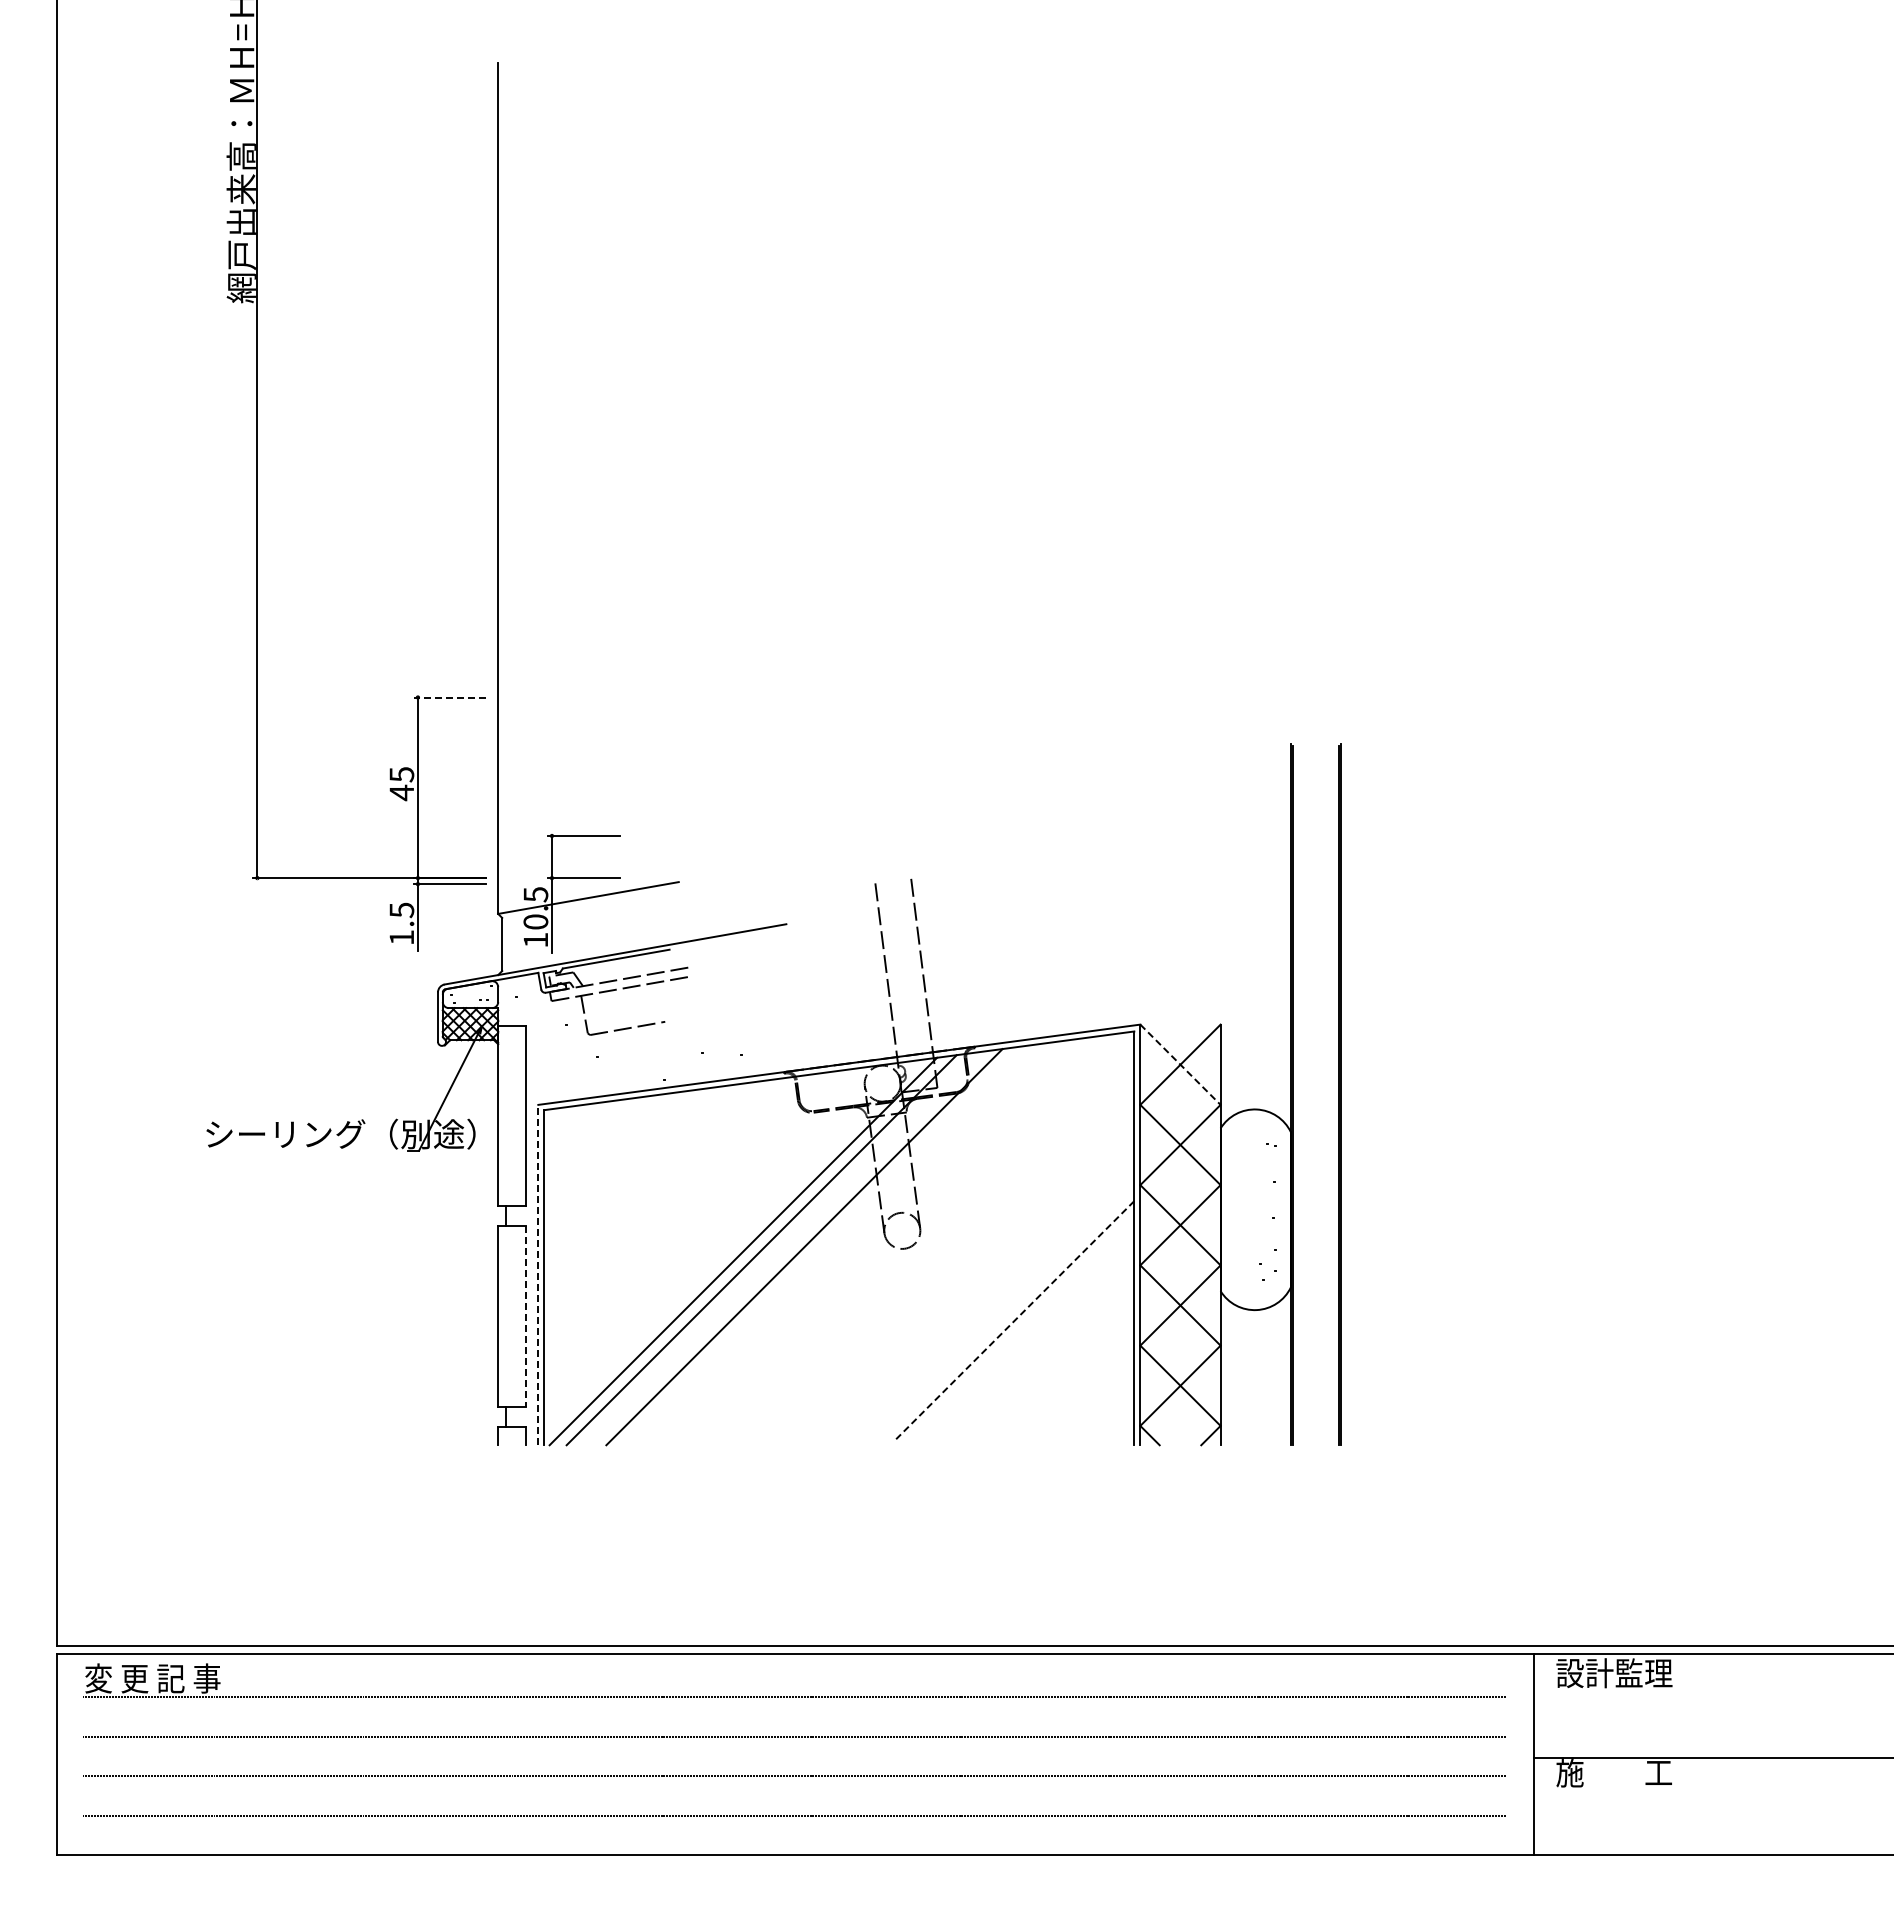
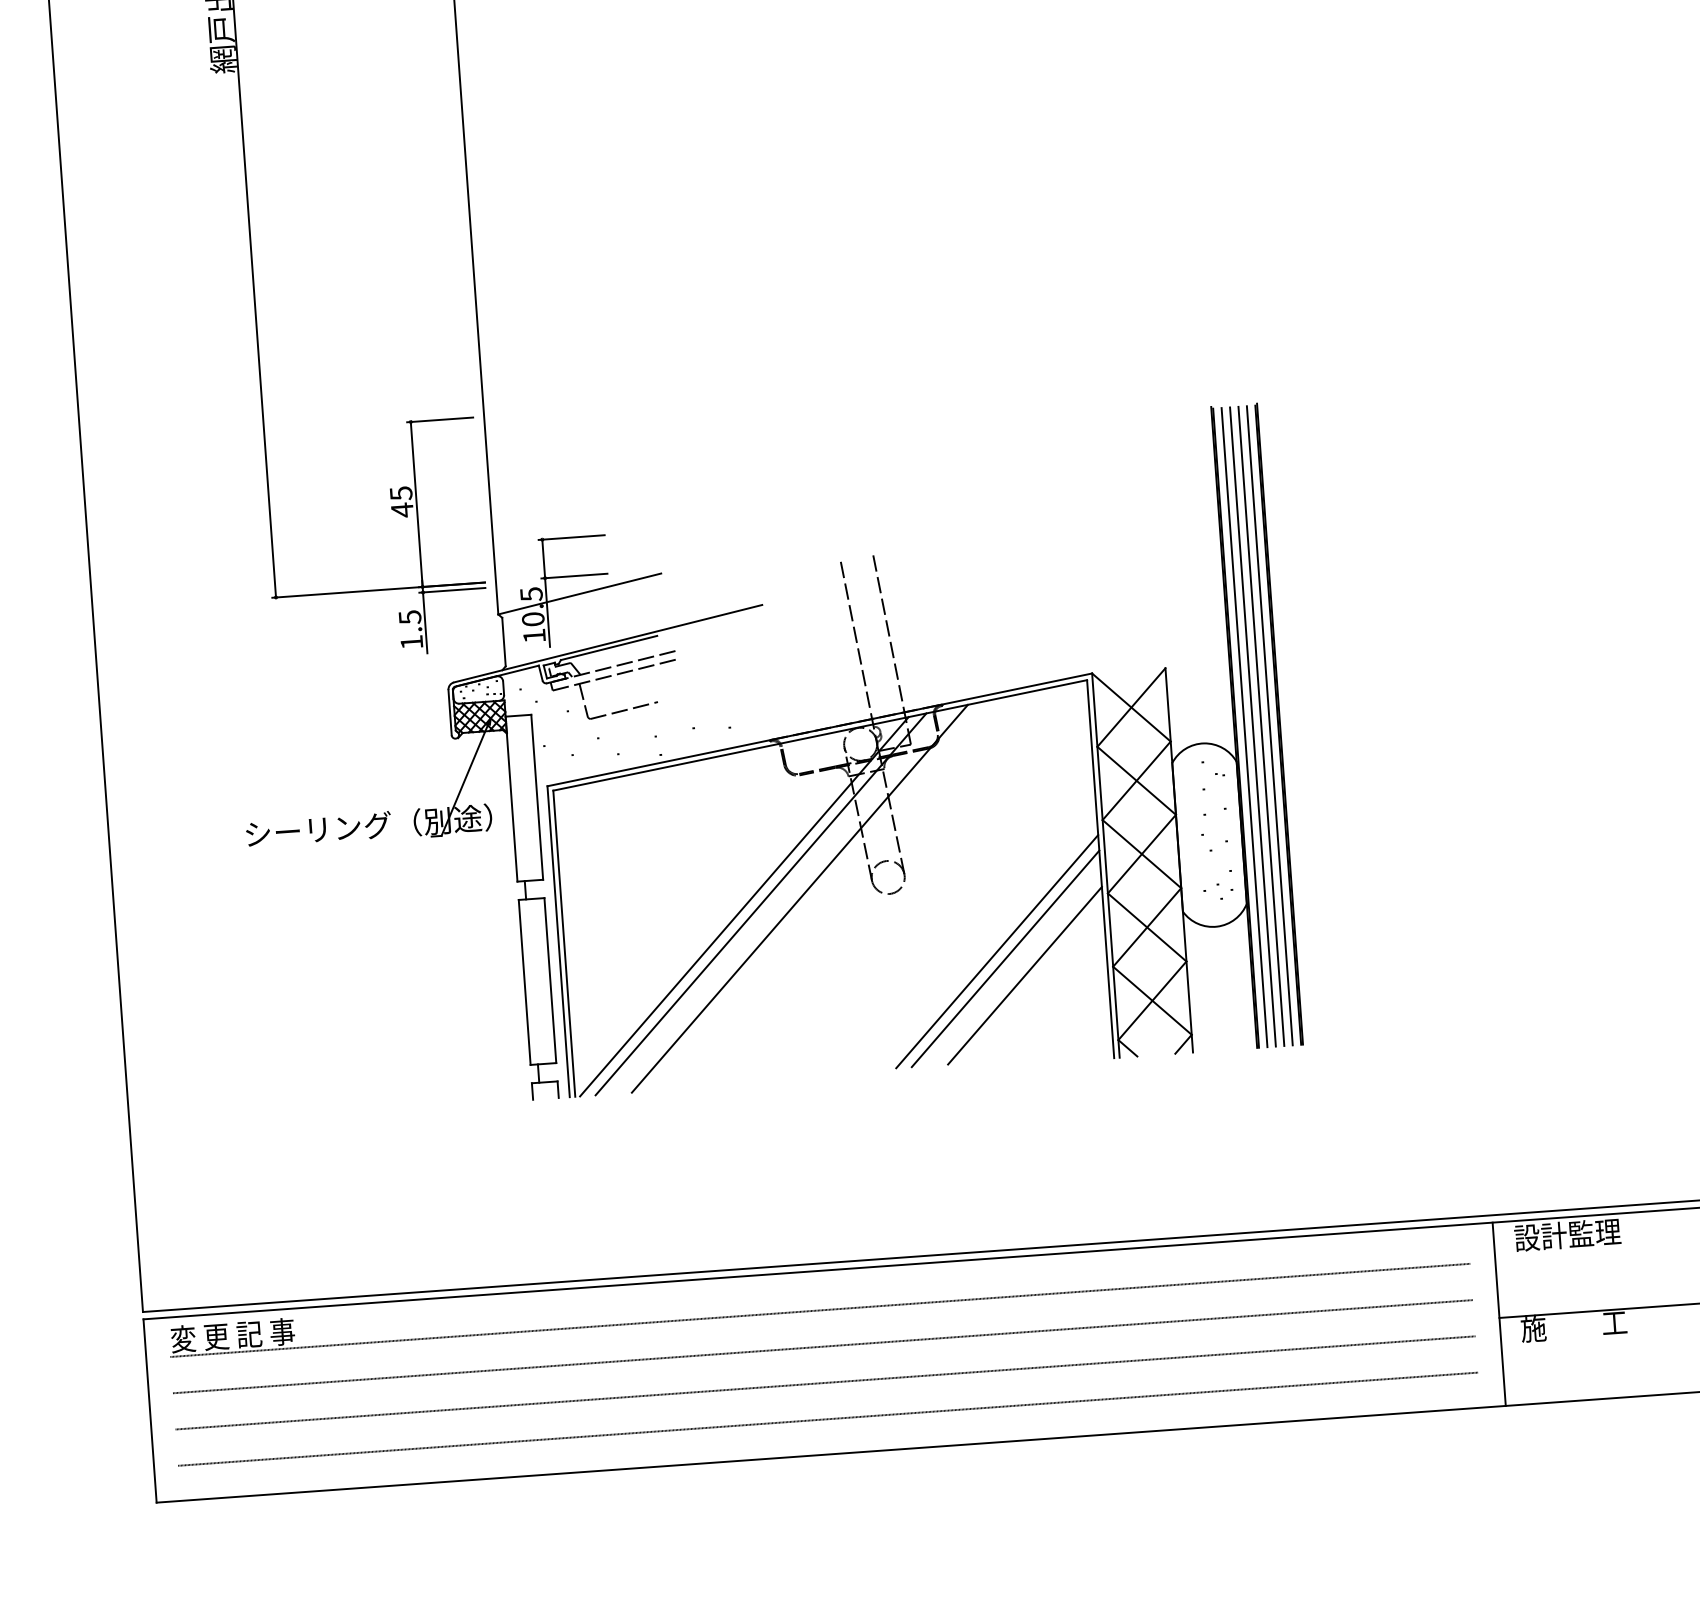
line: (449, 697) -> (439, 419), dashed -> solid
line: (1180, 1064) -> (1131, 707), dashed -> solid
line: (1302, 1095) -> (1244, 727), added
line: (1311, 1095) -> (1253, 727), added
line: (1320, 1095) -> (1261, 726), added
line: (1329, 1095) -> (1269, 725), added
line: (538, 1274) -> (558, 941), dashed -> solid
line: (526, 1317) -> (550, 981), dashed -> solid
line: (1014, 1320) -> (996, 952), dashed -> solid
line: (1023, 1328) -> (1005, 958), added
line: (1043, 1348) -> (1024, 975), added

